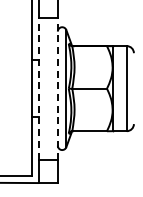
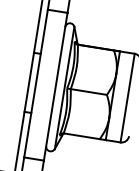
line: (38, 88) -> (35, 83), dashed -> solid
line: (57, 88) -> (55, 86), dashed -> solid

